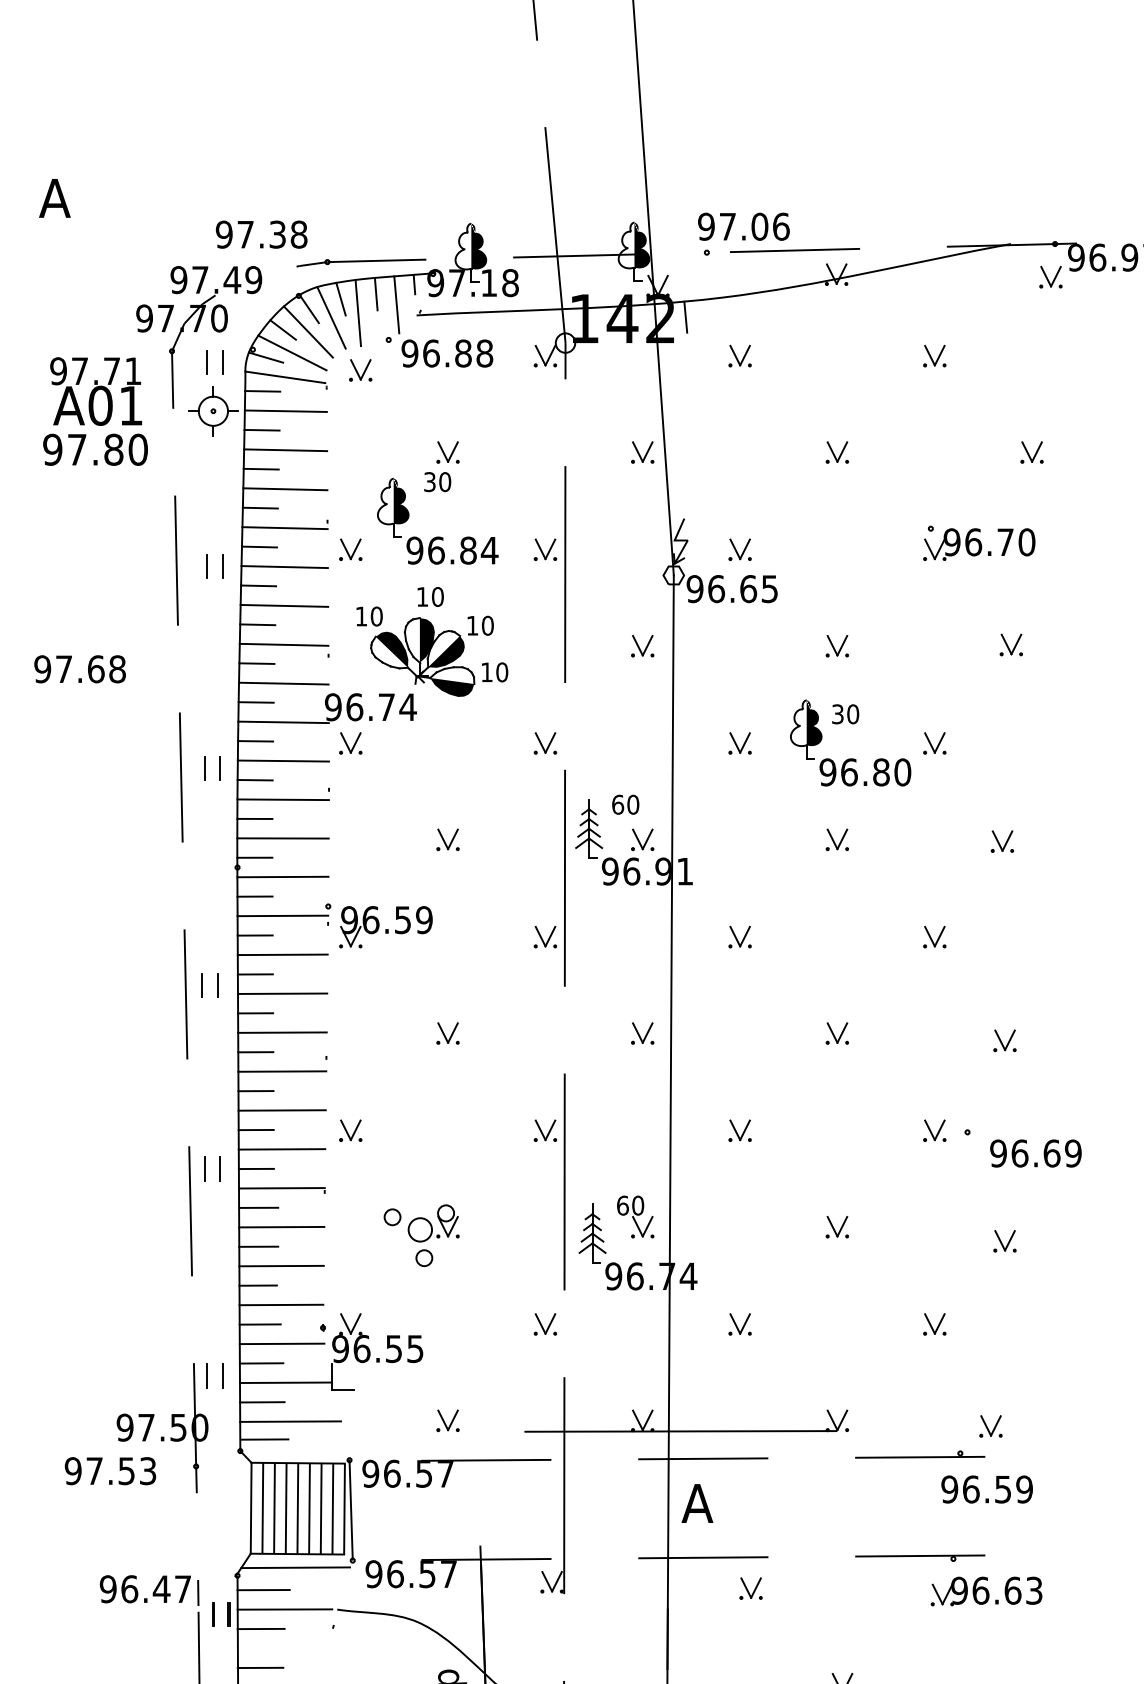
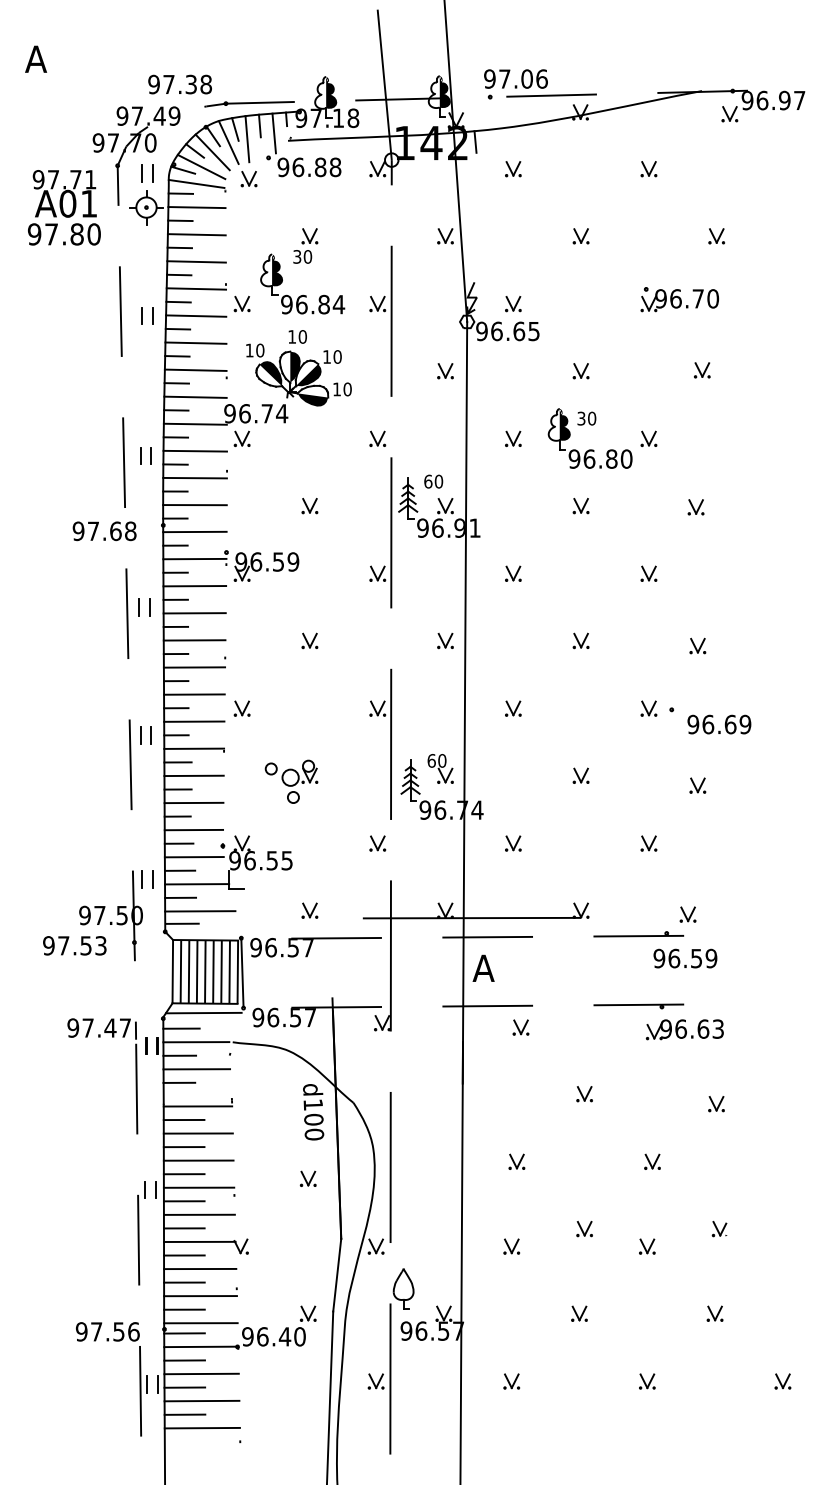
text: (79, 669) -> (104, 531), moved
text: (130, 1588) -> (88, 1027), 96.47 -> 97.47
line: (285, 1648) -> (196, 1069), added

